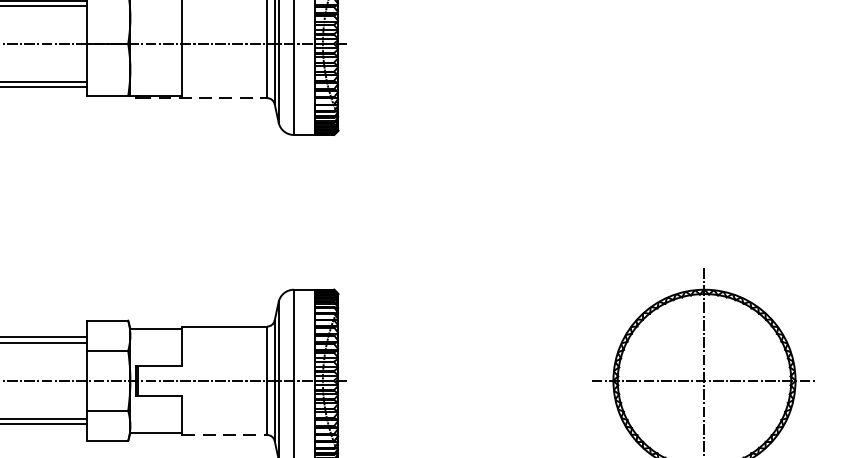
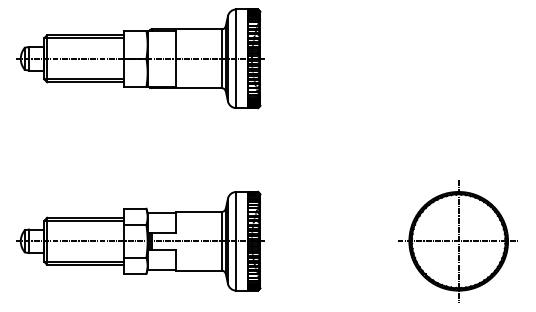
line: (202, 98) -> (186, 88), dashed -> solid
line: (224, 434) -> (198, 270), dashed -> solid

